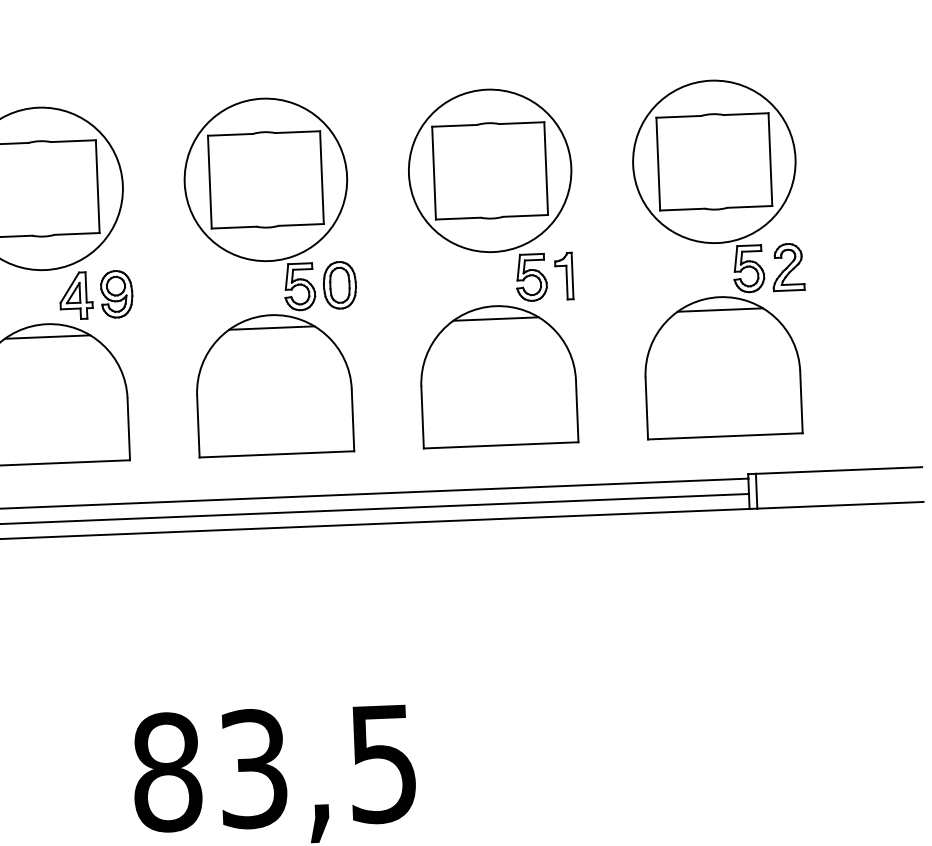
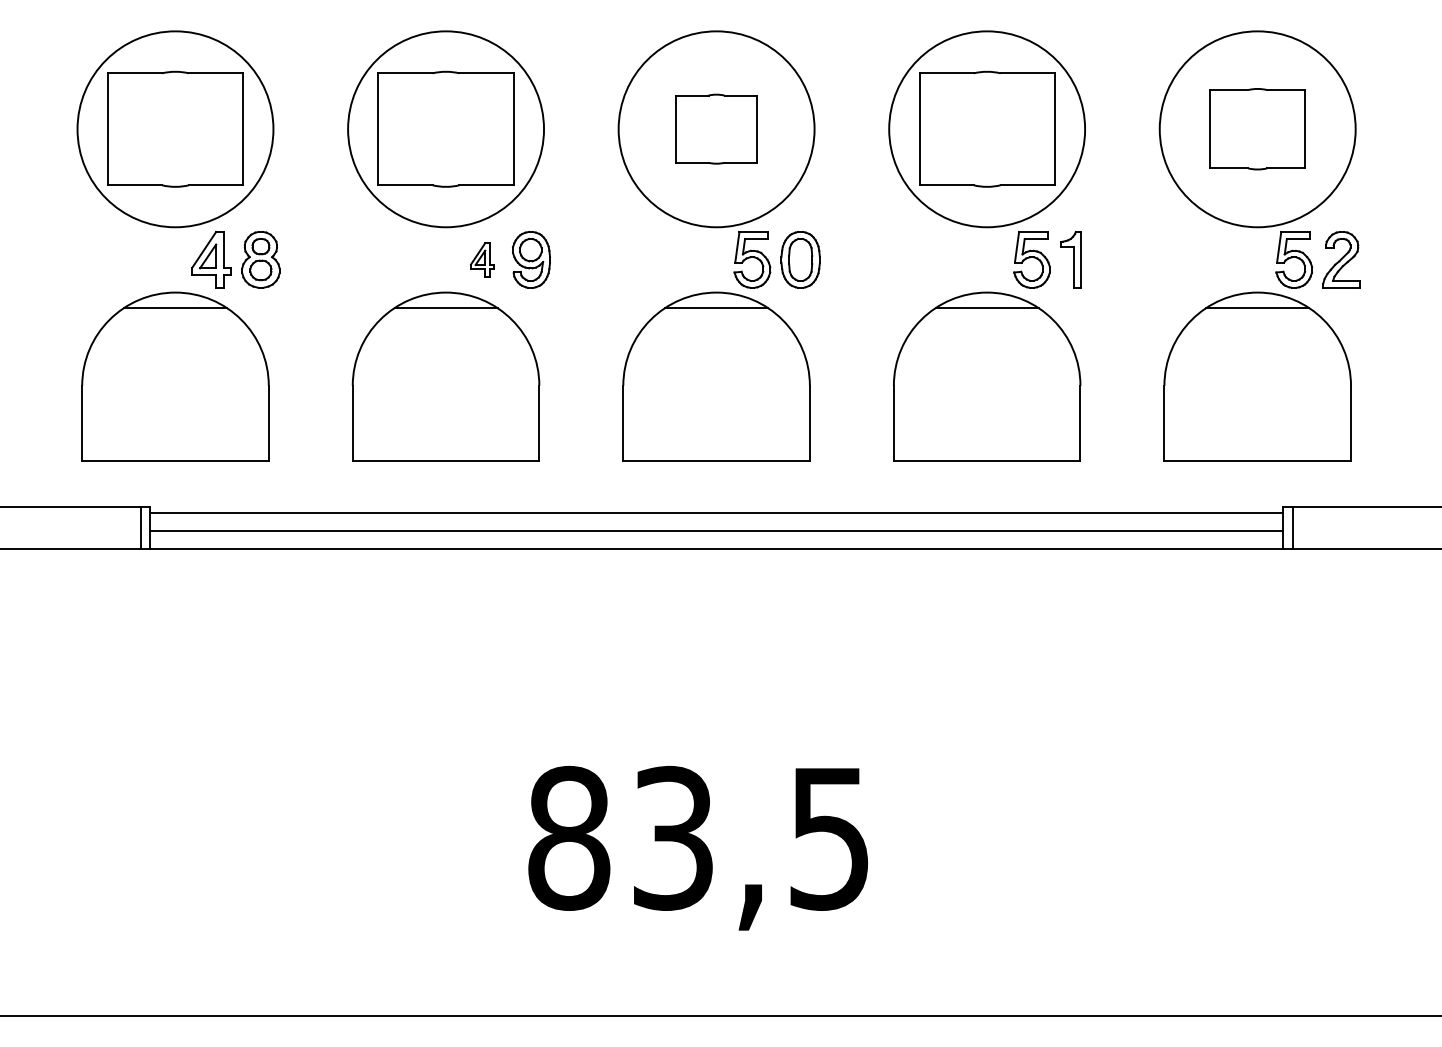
part: (714, 161) -> (1257, 128), size x0.7
part: (265, 179) -> (716, 128), size x0.6
part: (76, 295) -> (482, 259), size x0.6

